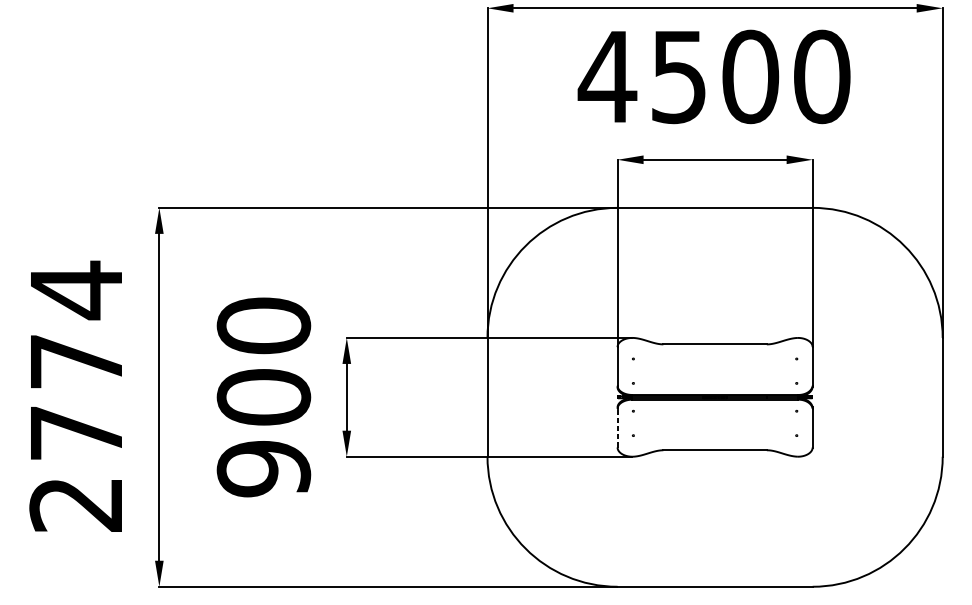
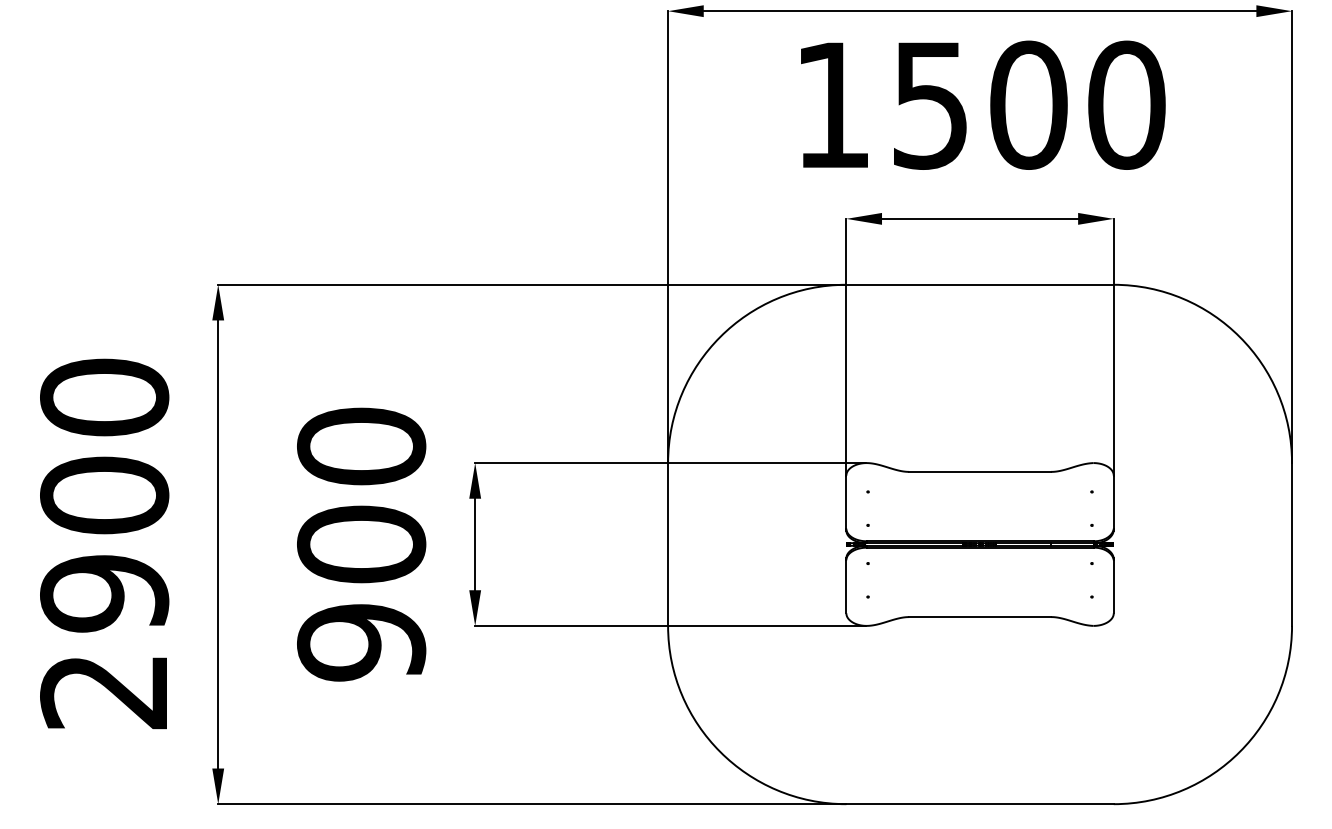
text: (607, 76) -> (832, 104), 4500 -> 1500
text: (76, 360) -> (104, 494), 2774 -> 2900
line: (617, 427) -> (846, 586), dashed -> solid

